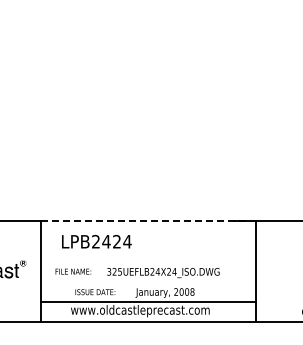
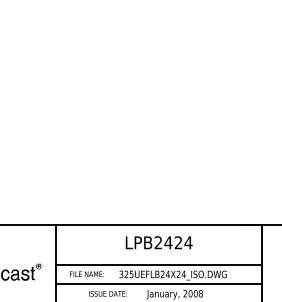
line: (149, 220) -> (159, 225), dashed -> solid
text: (96, 241) -> (158, 242), moved
line: (148, 262) -> (158, 265), added
line: (148, 282) -> (158, 284), added

